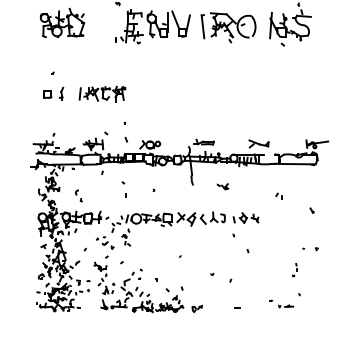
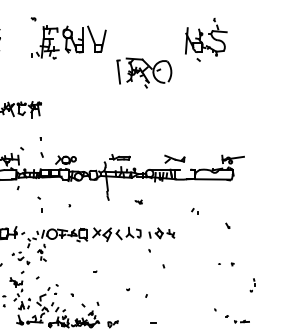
part: (228, 27) -> (144, 72), moved
part: (222, 186) -> (138, 201), size x0.6
part: (294, 270) -> (252, 285), moved
part: (281, 303) -> (237, 318), moved

